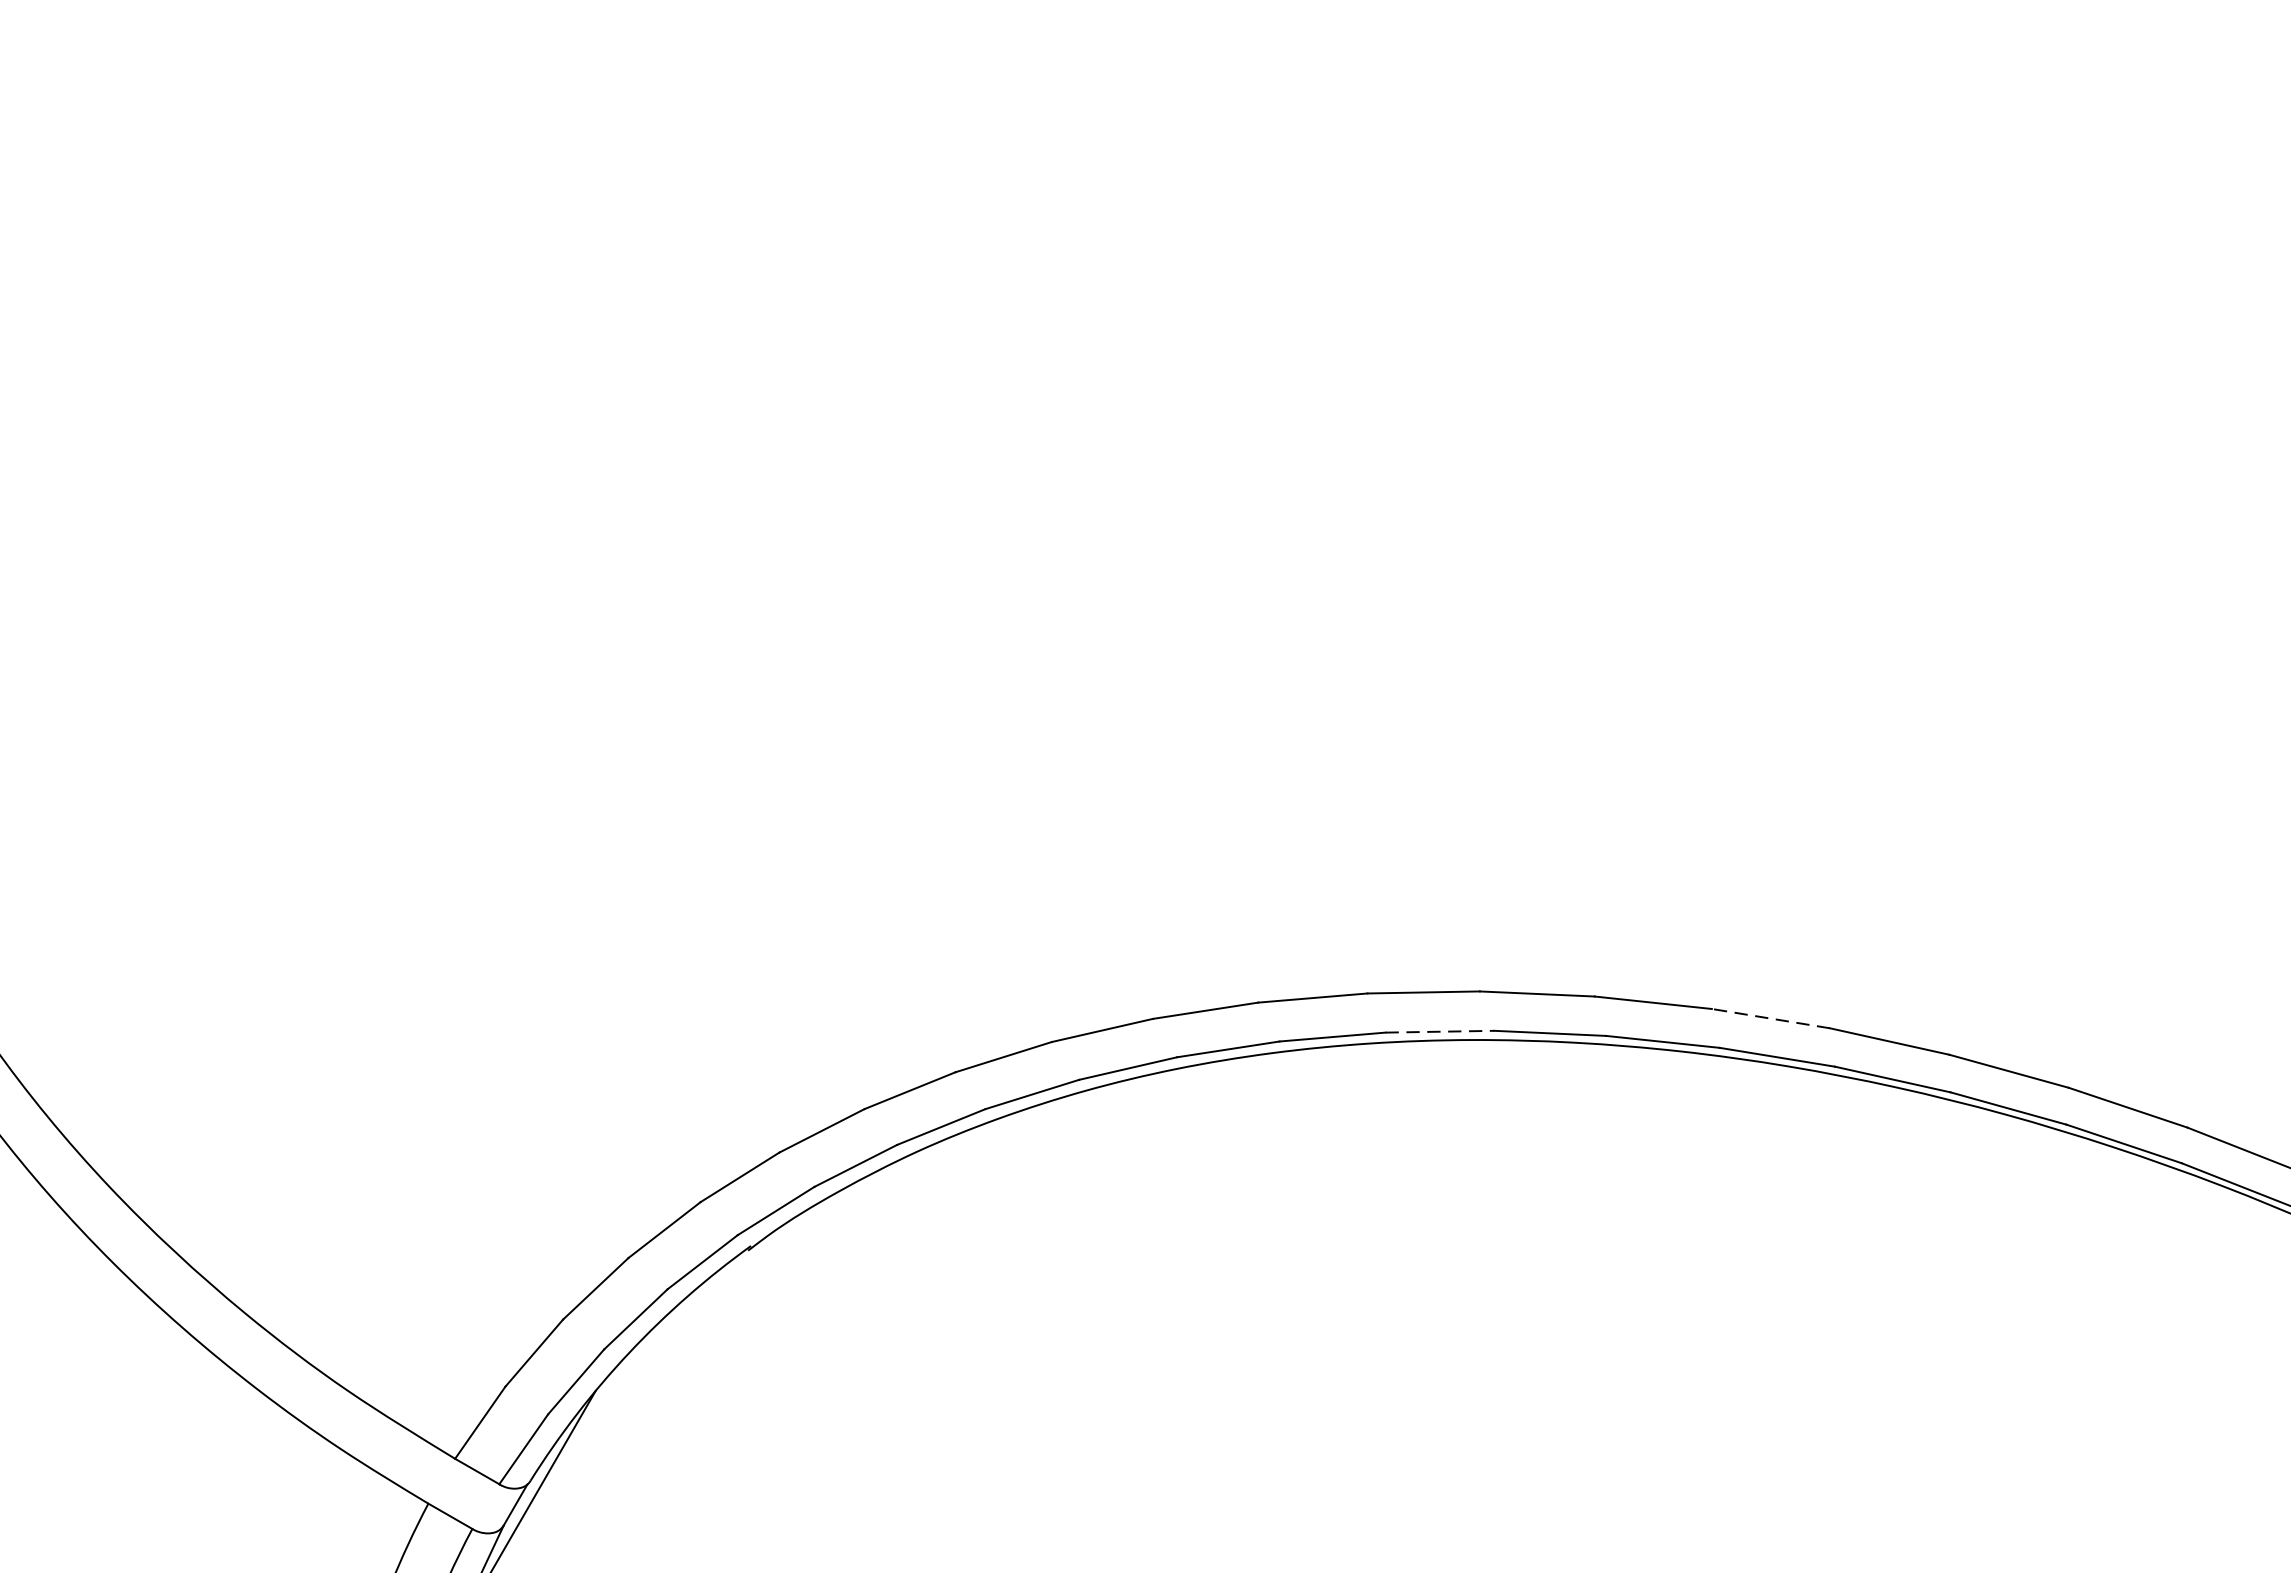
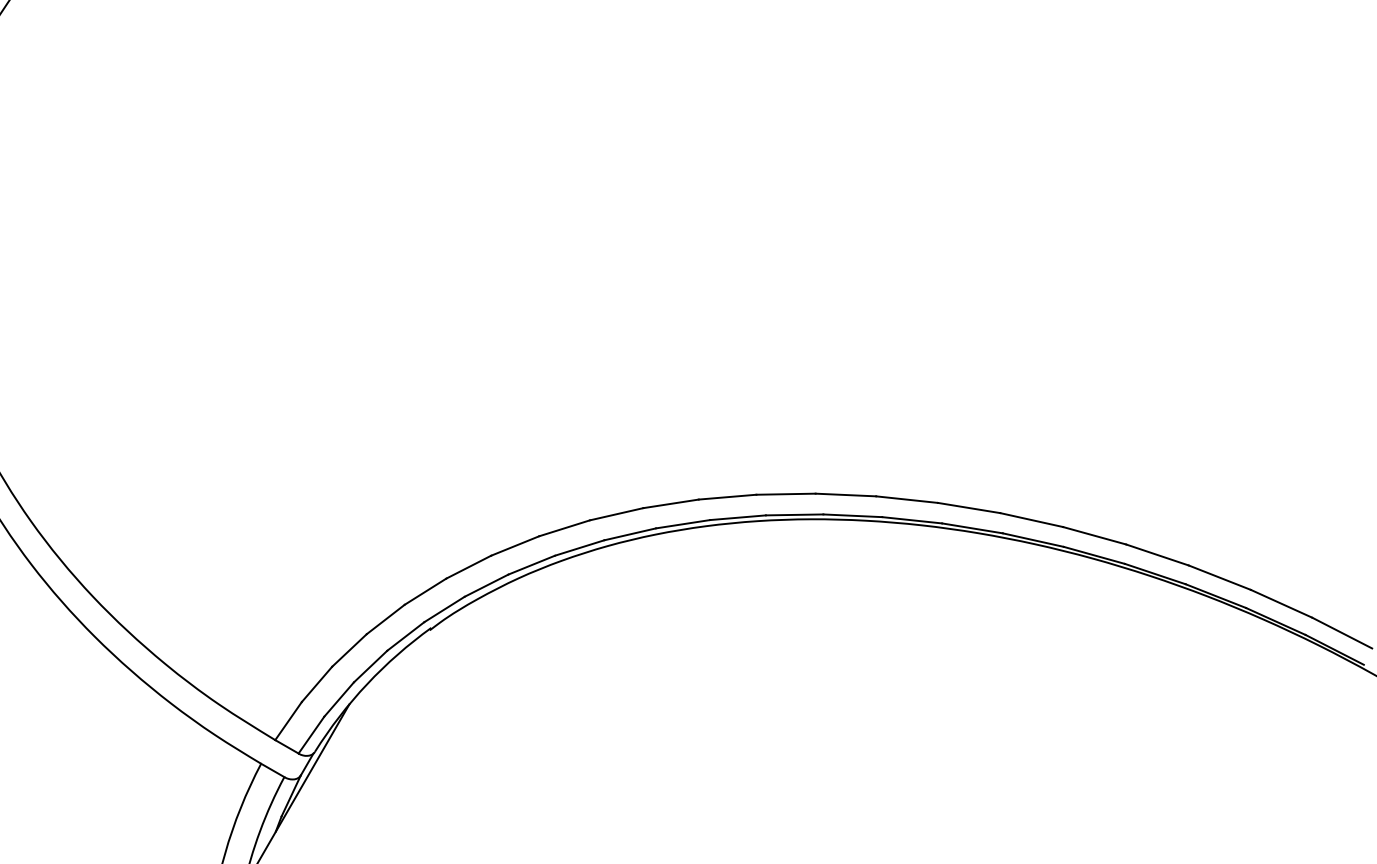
line: (1771, 1019) -> (969, 508), dashed -> solid
line: (1439, 1030) -> (794, 514), dashed -> solid

